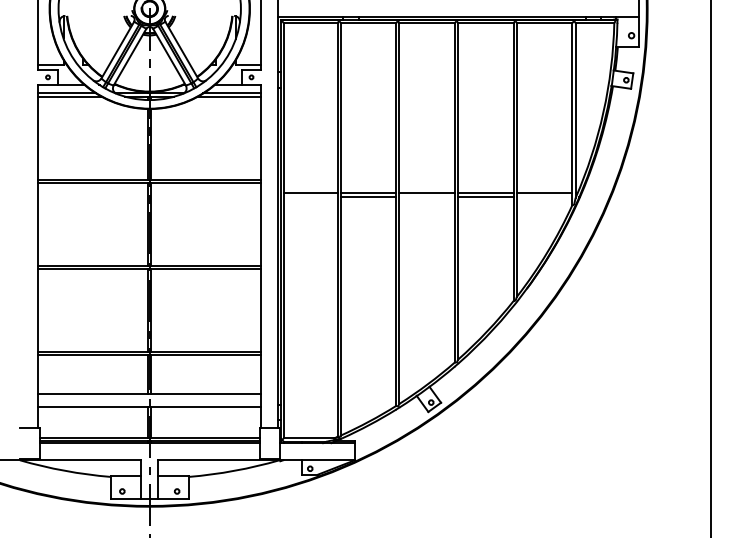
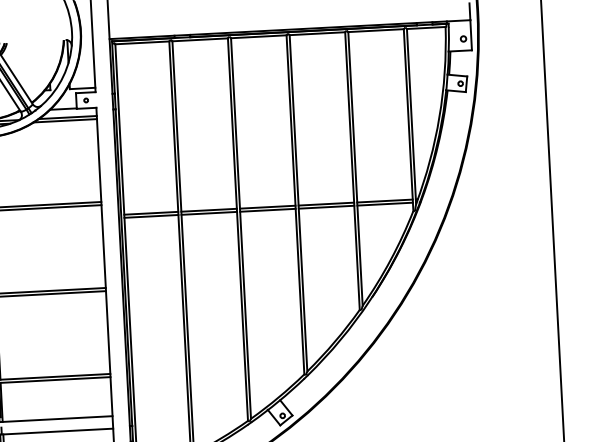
line: (310, 196) -> (151, 216), added
line: (427, 196) -> (268, 210), added
line: (544, 196) -> (384, 204), added

